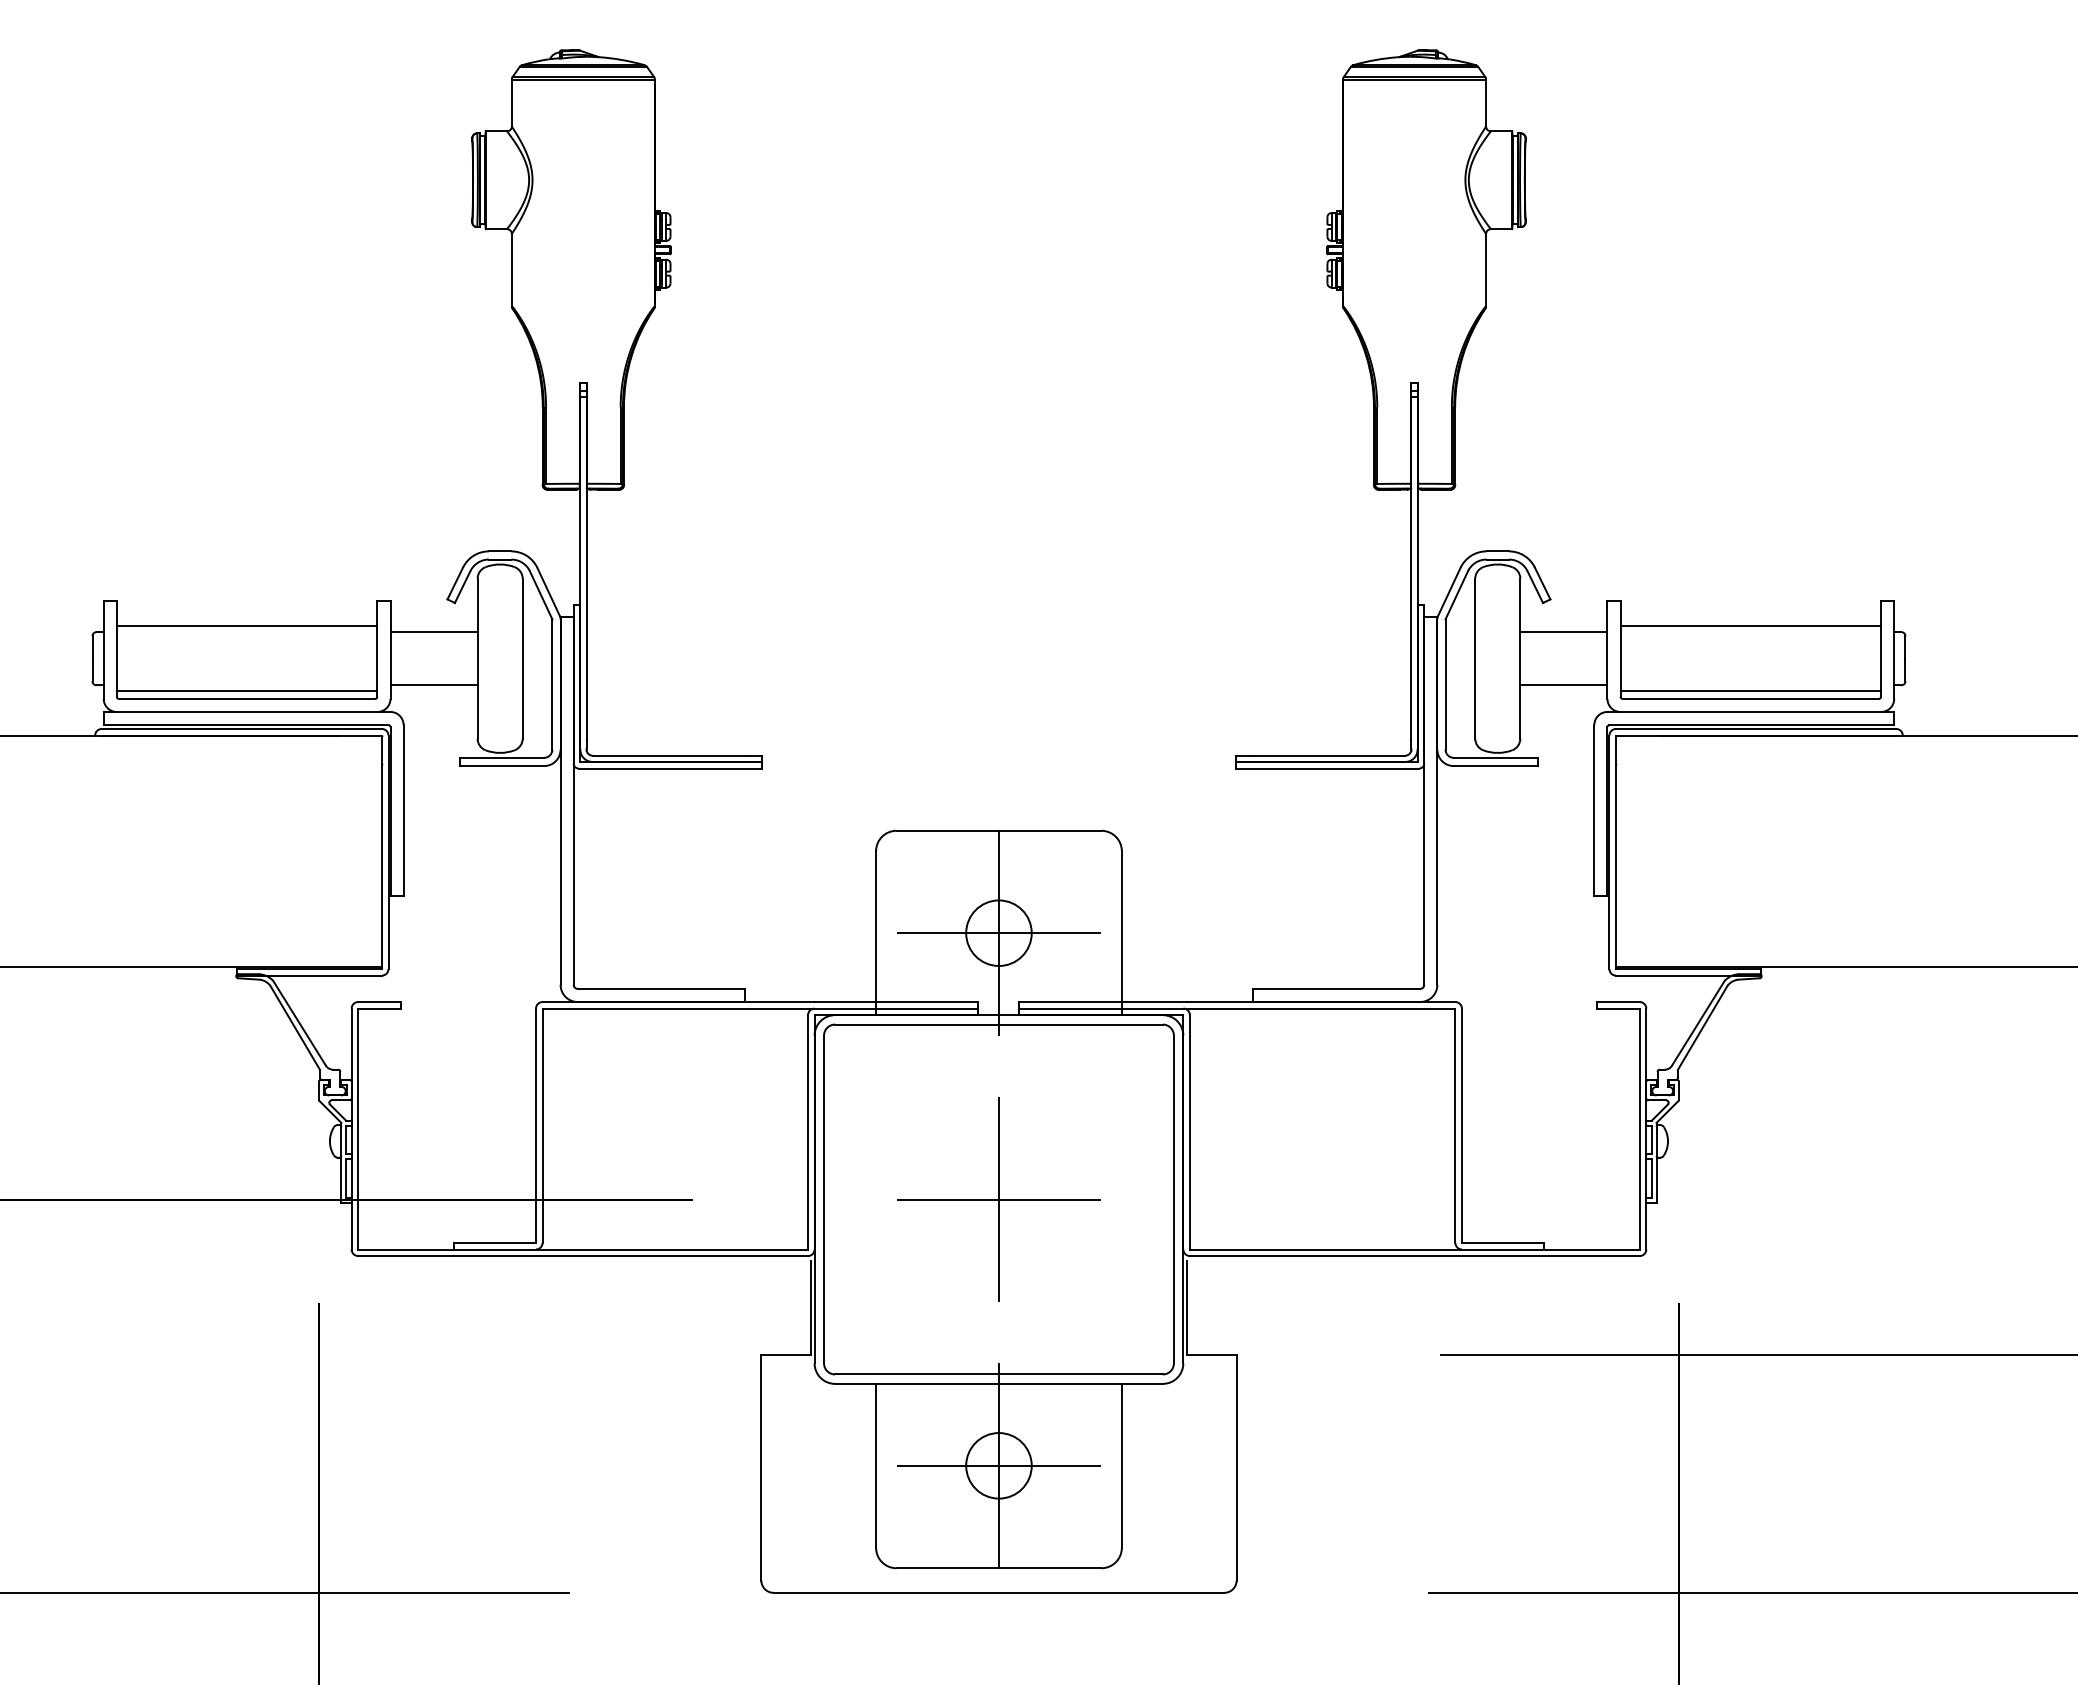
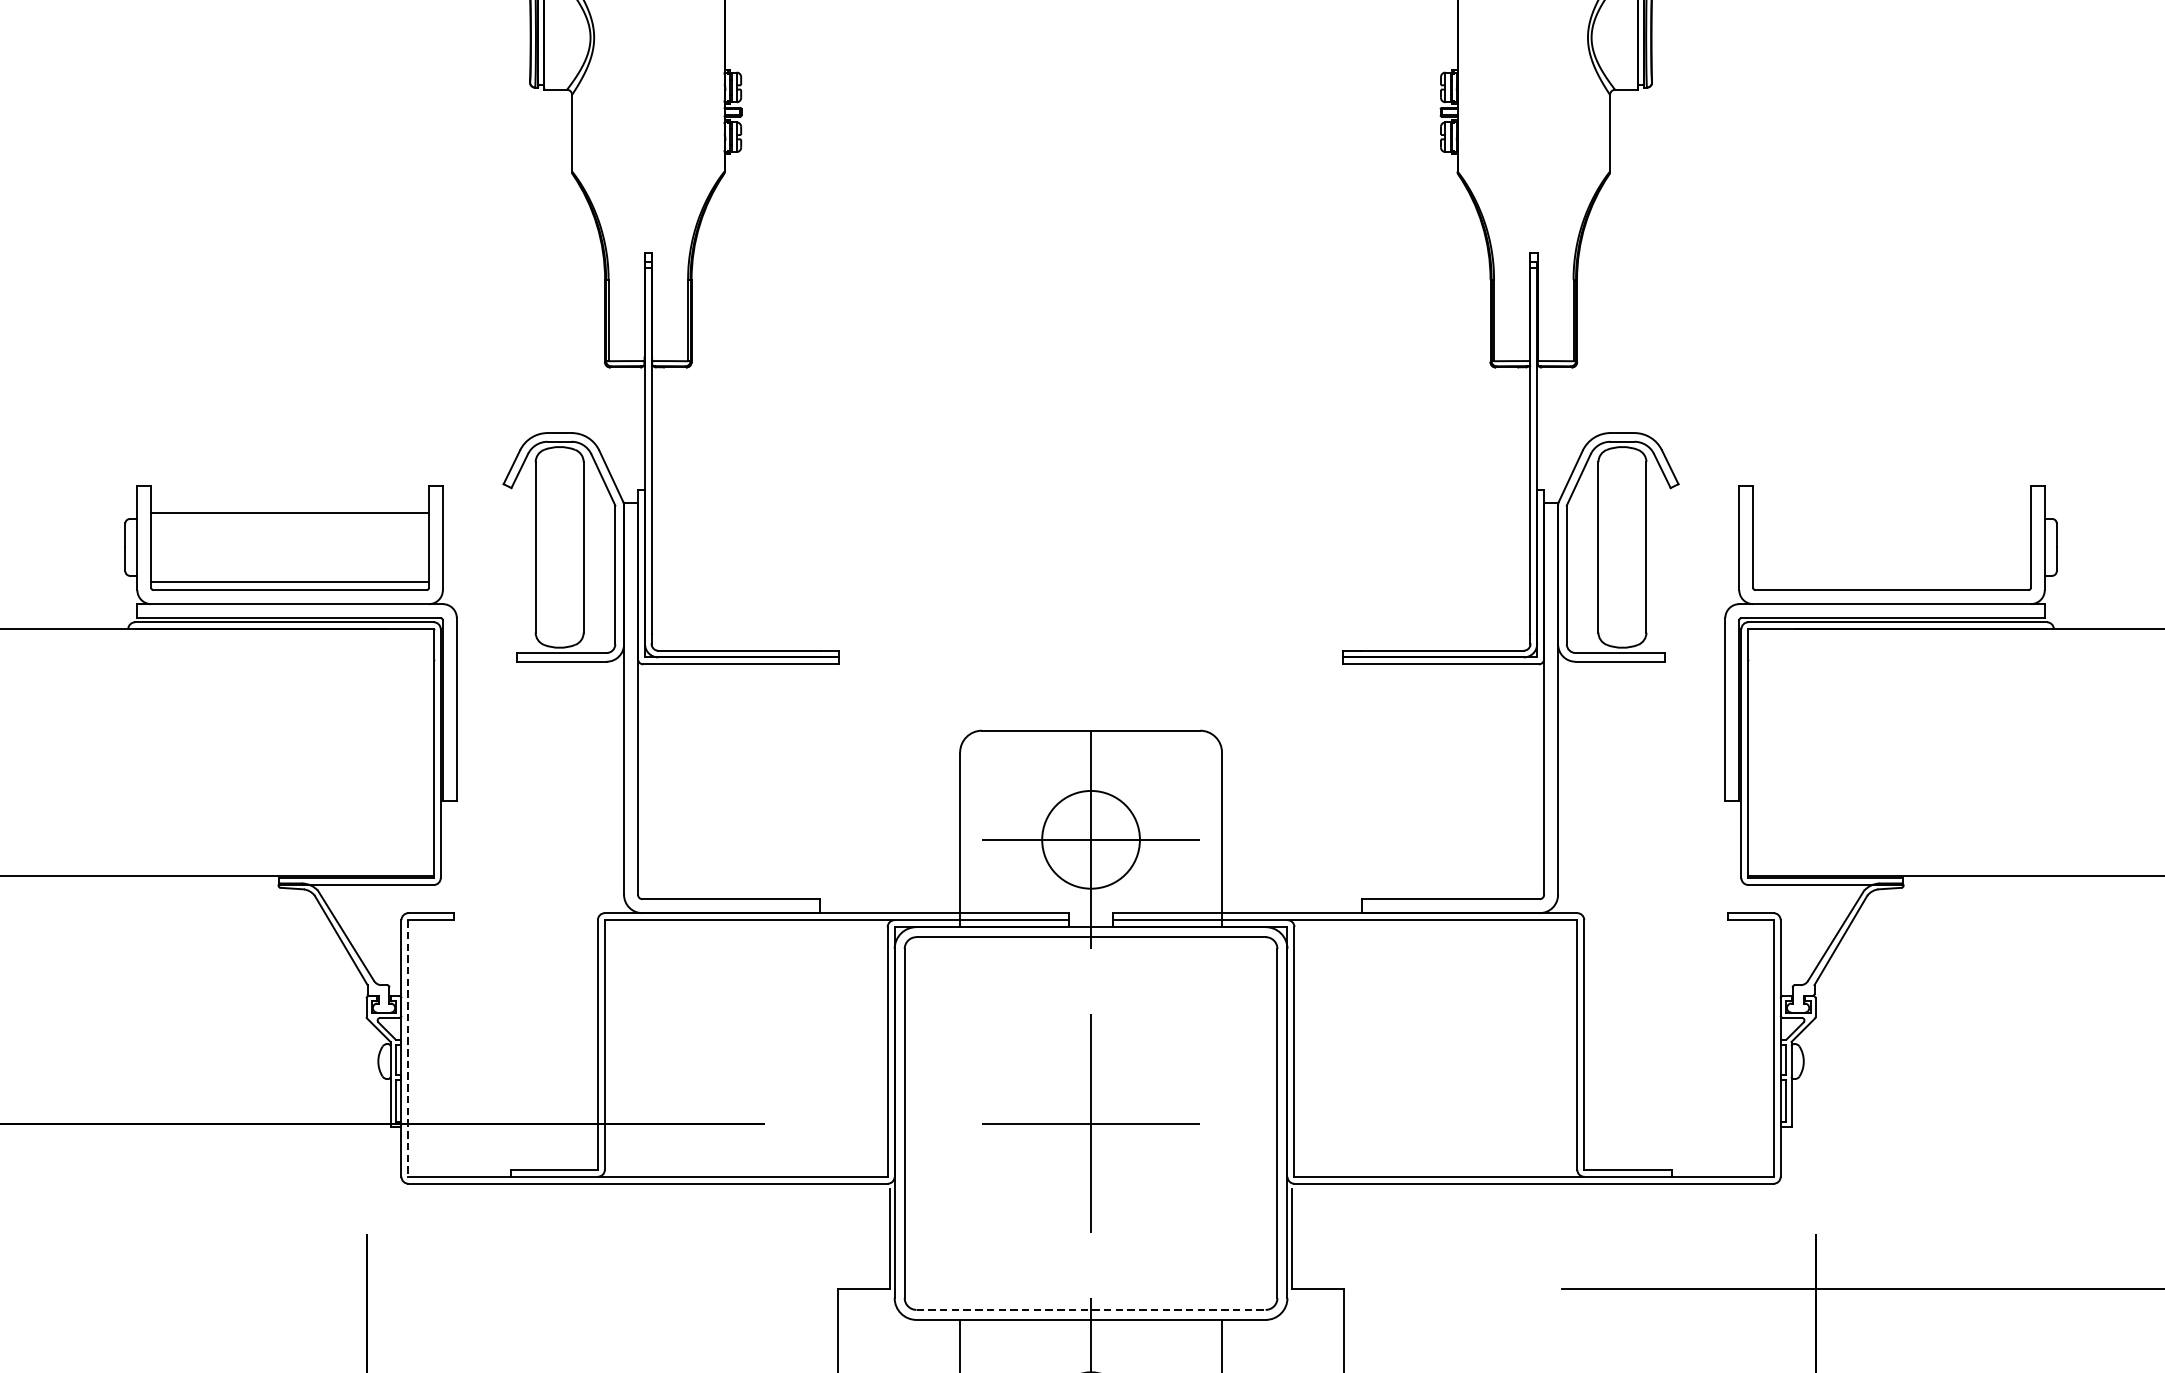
line: (1750, 626) -> (1891, 513), removed
line: (433, 632) -> (488, 519), removed
line: (1563, 632) -> (1692, 519), removed
line: (433, 685) -> (488, 575), removed
line: (1563, 685) -> (1692, 575), removed
line: (1750, 691) -> (1891, 582), removed
circle: (998, 932) -> (1090, 839), size x1.4
line: (358, 1129) -> (408, 1048), solid -> dashed
line: (998, 1374) -> (1090, 1309), solid -> dashed

